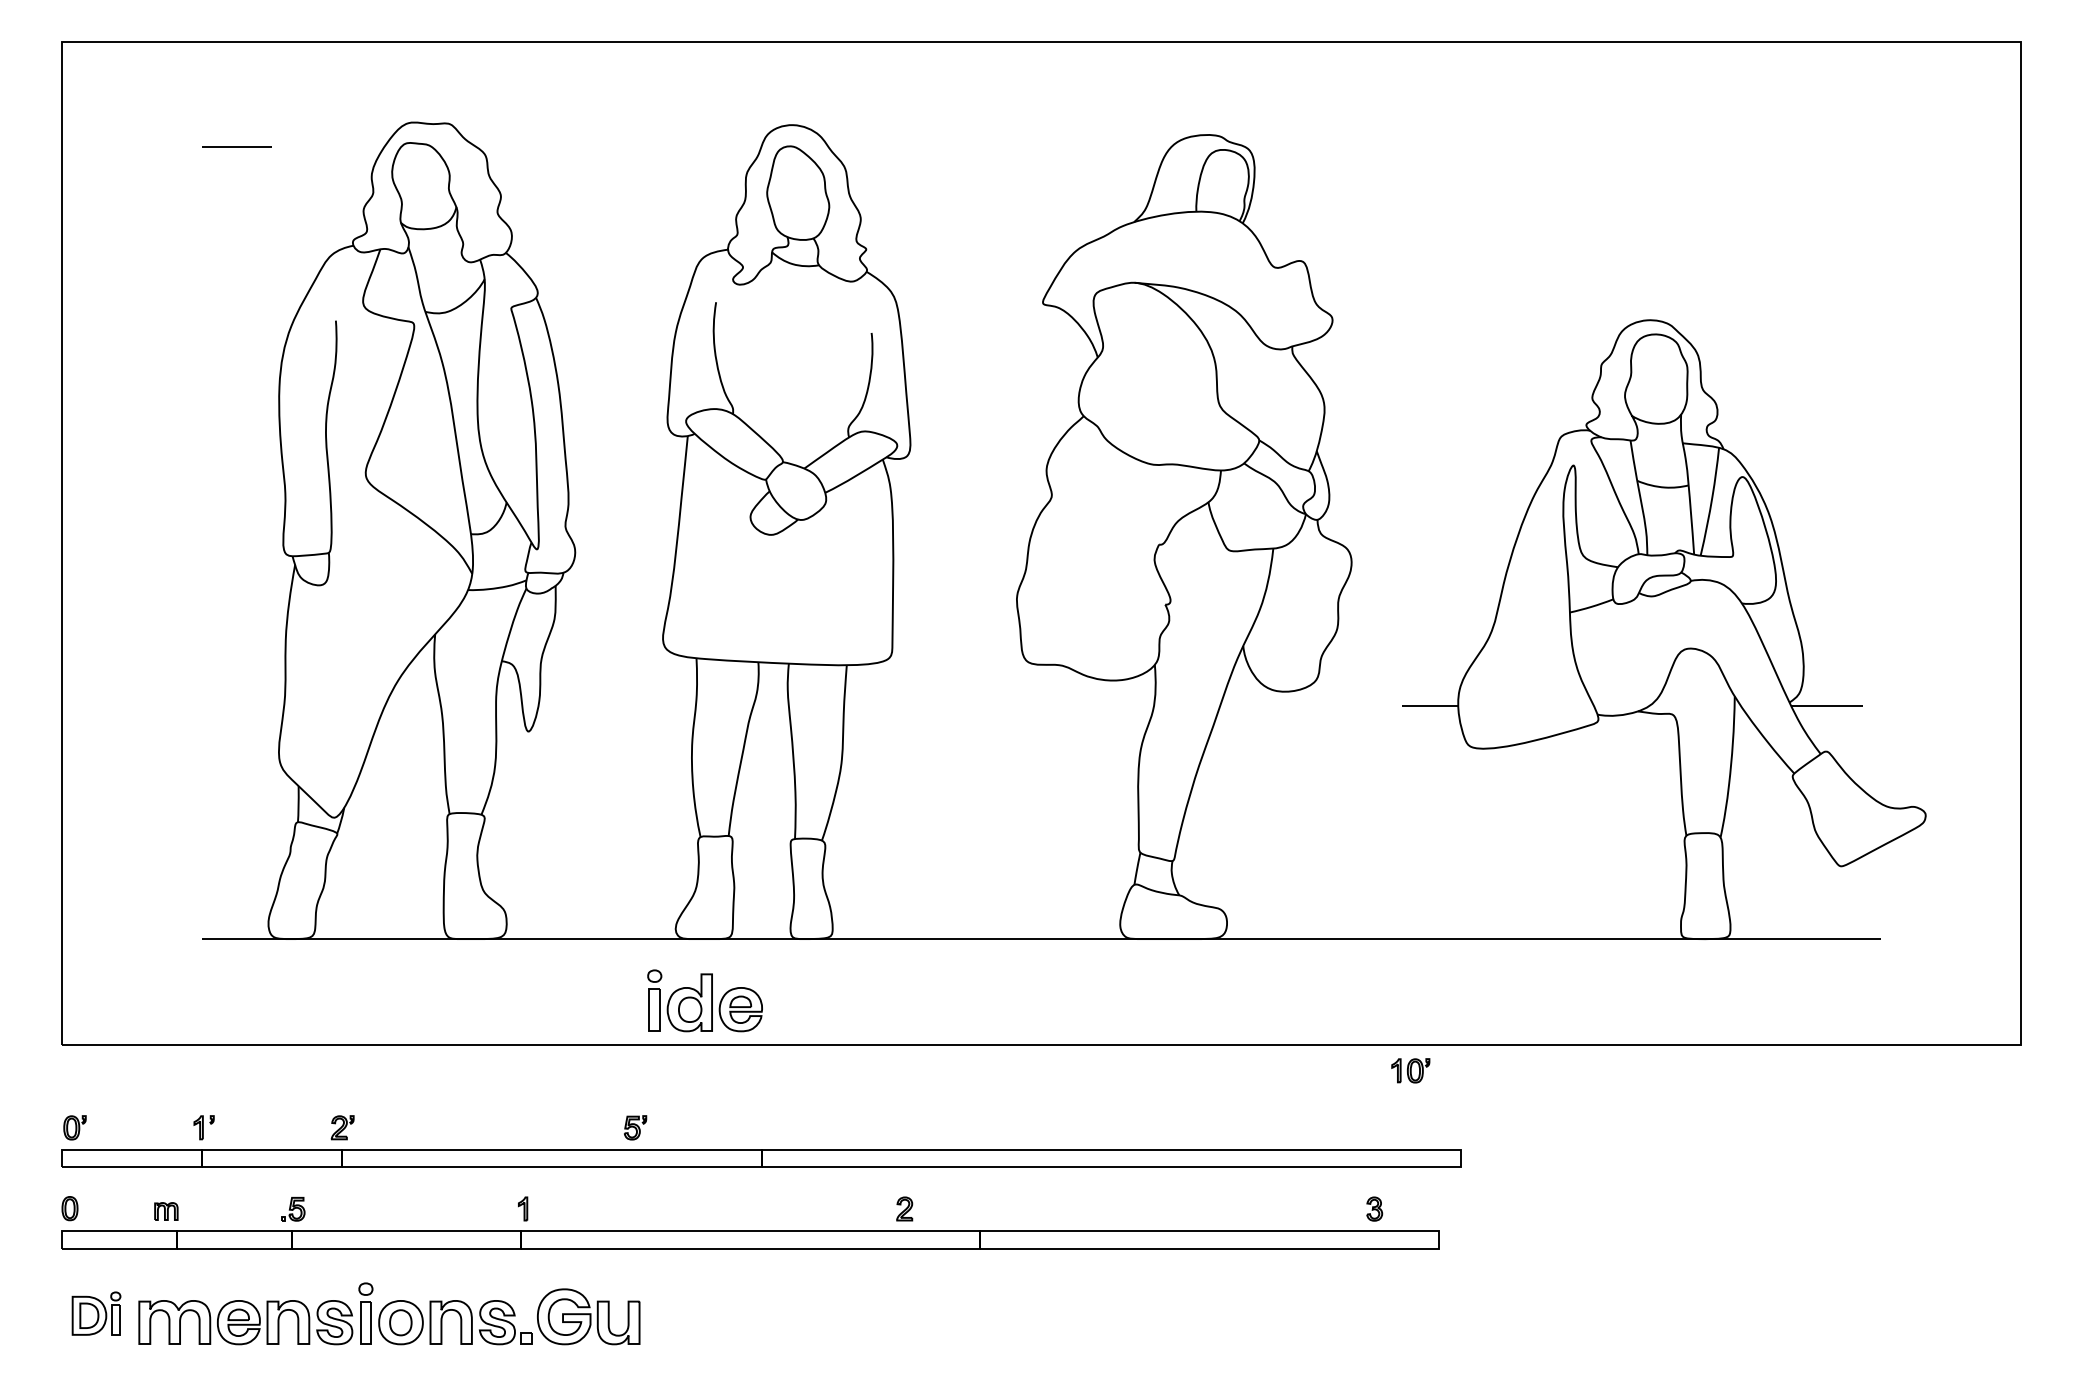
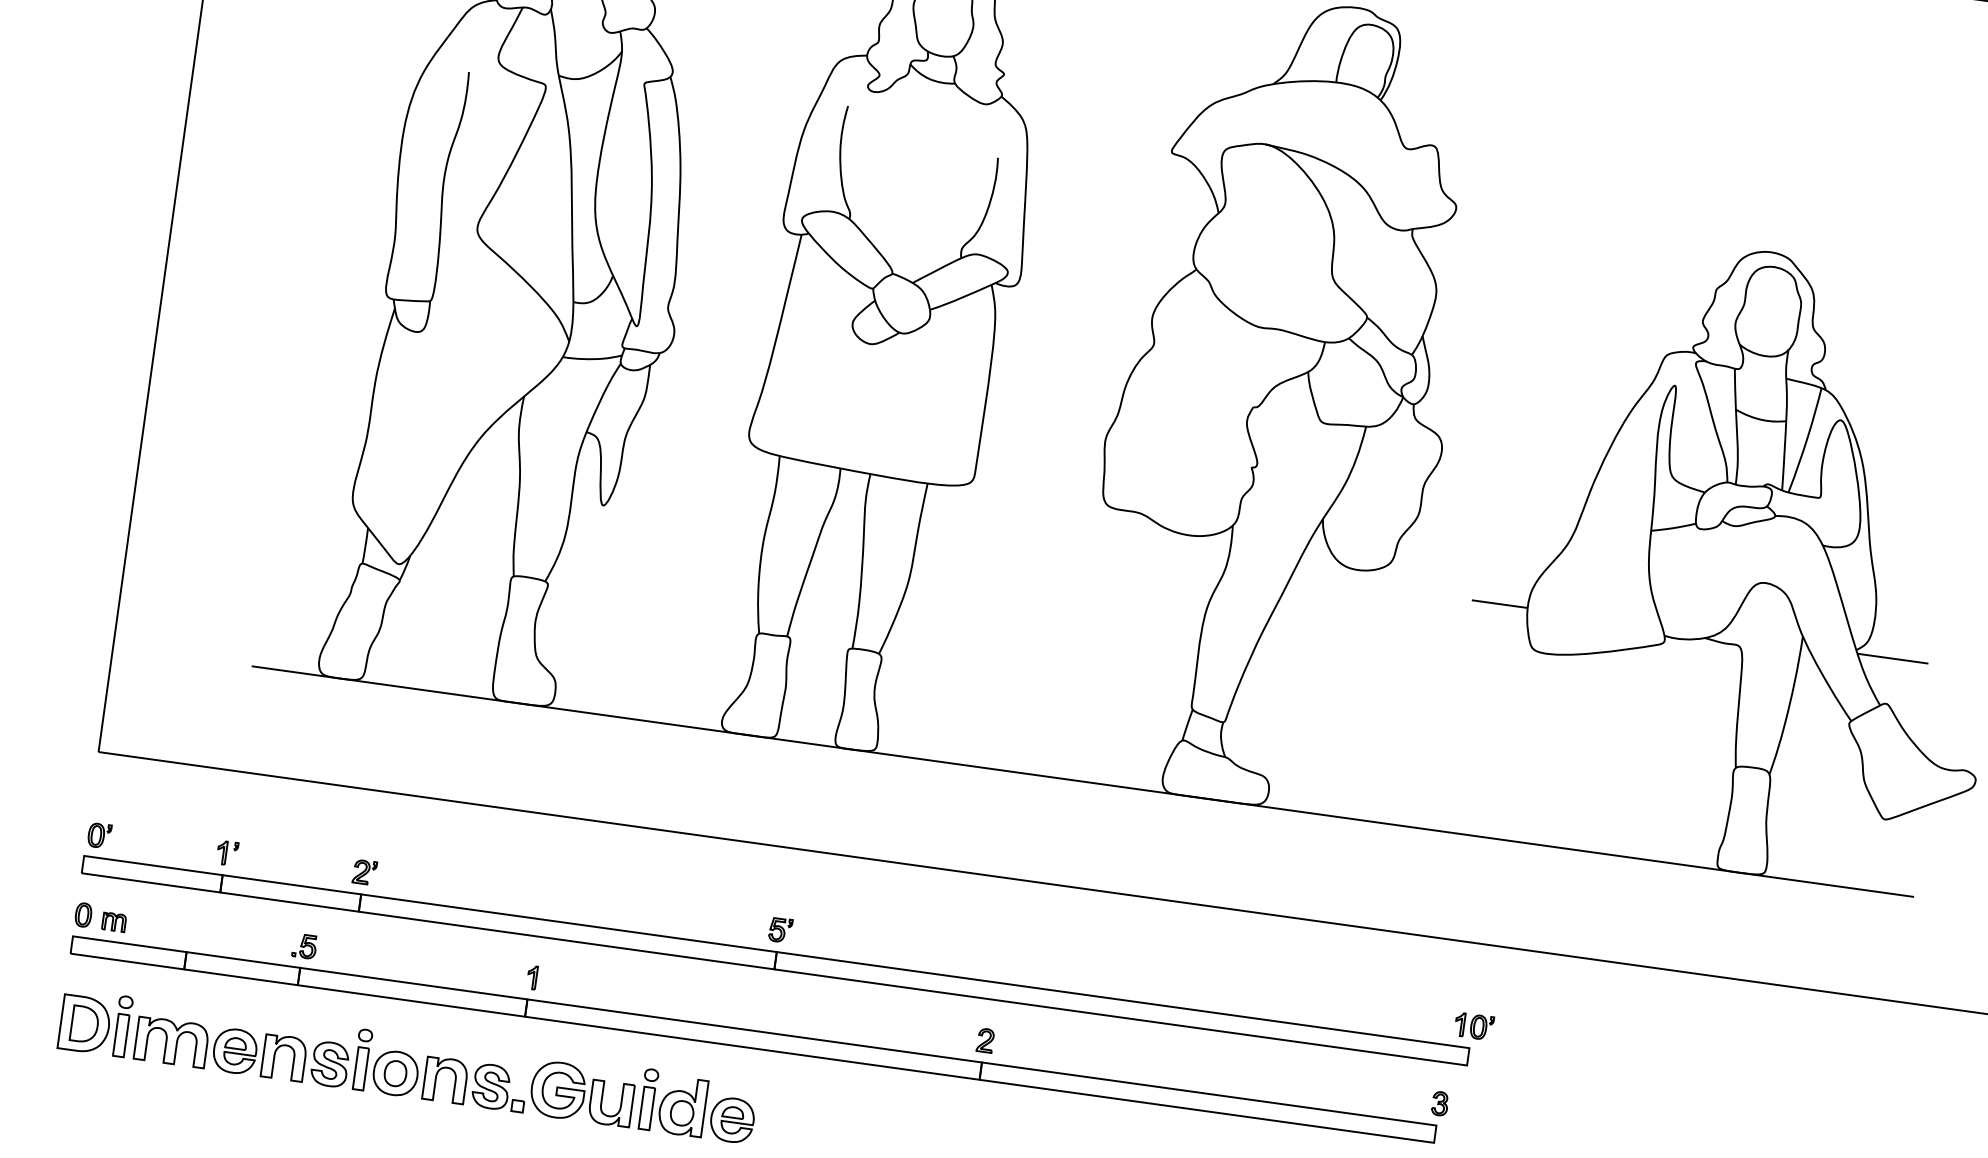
part: (704, 1000) -> (697, 1106), moved
part: (1410, 1070) -> (1473, 1026), moved
part: (635, 1127) -> (780, 929), moved
part: (904, 1208) -> (985, 1040), moved
part: (1374, 1208) -> (1440, 1103), moved
part: (166, 1211) -> (114, 922), moved
part: (96, 1313) -> (95, 1022), size x1.43

